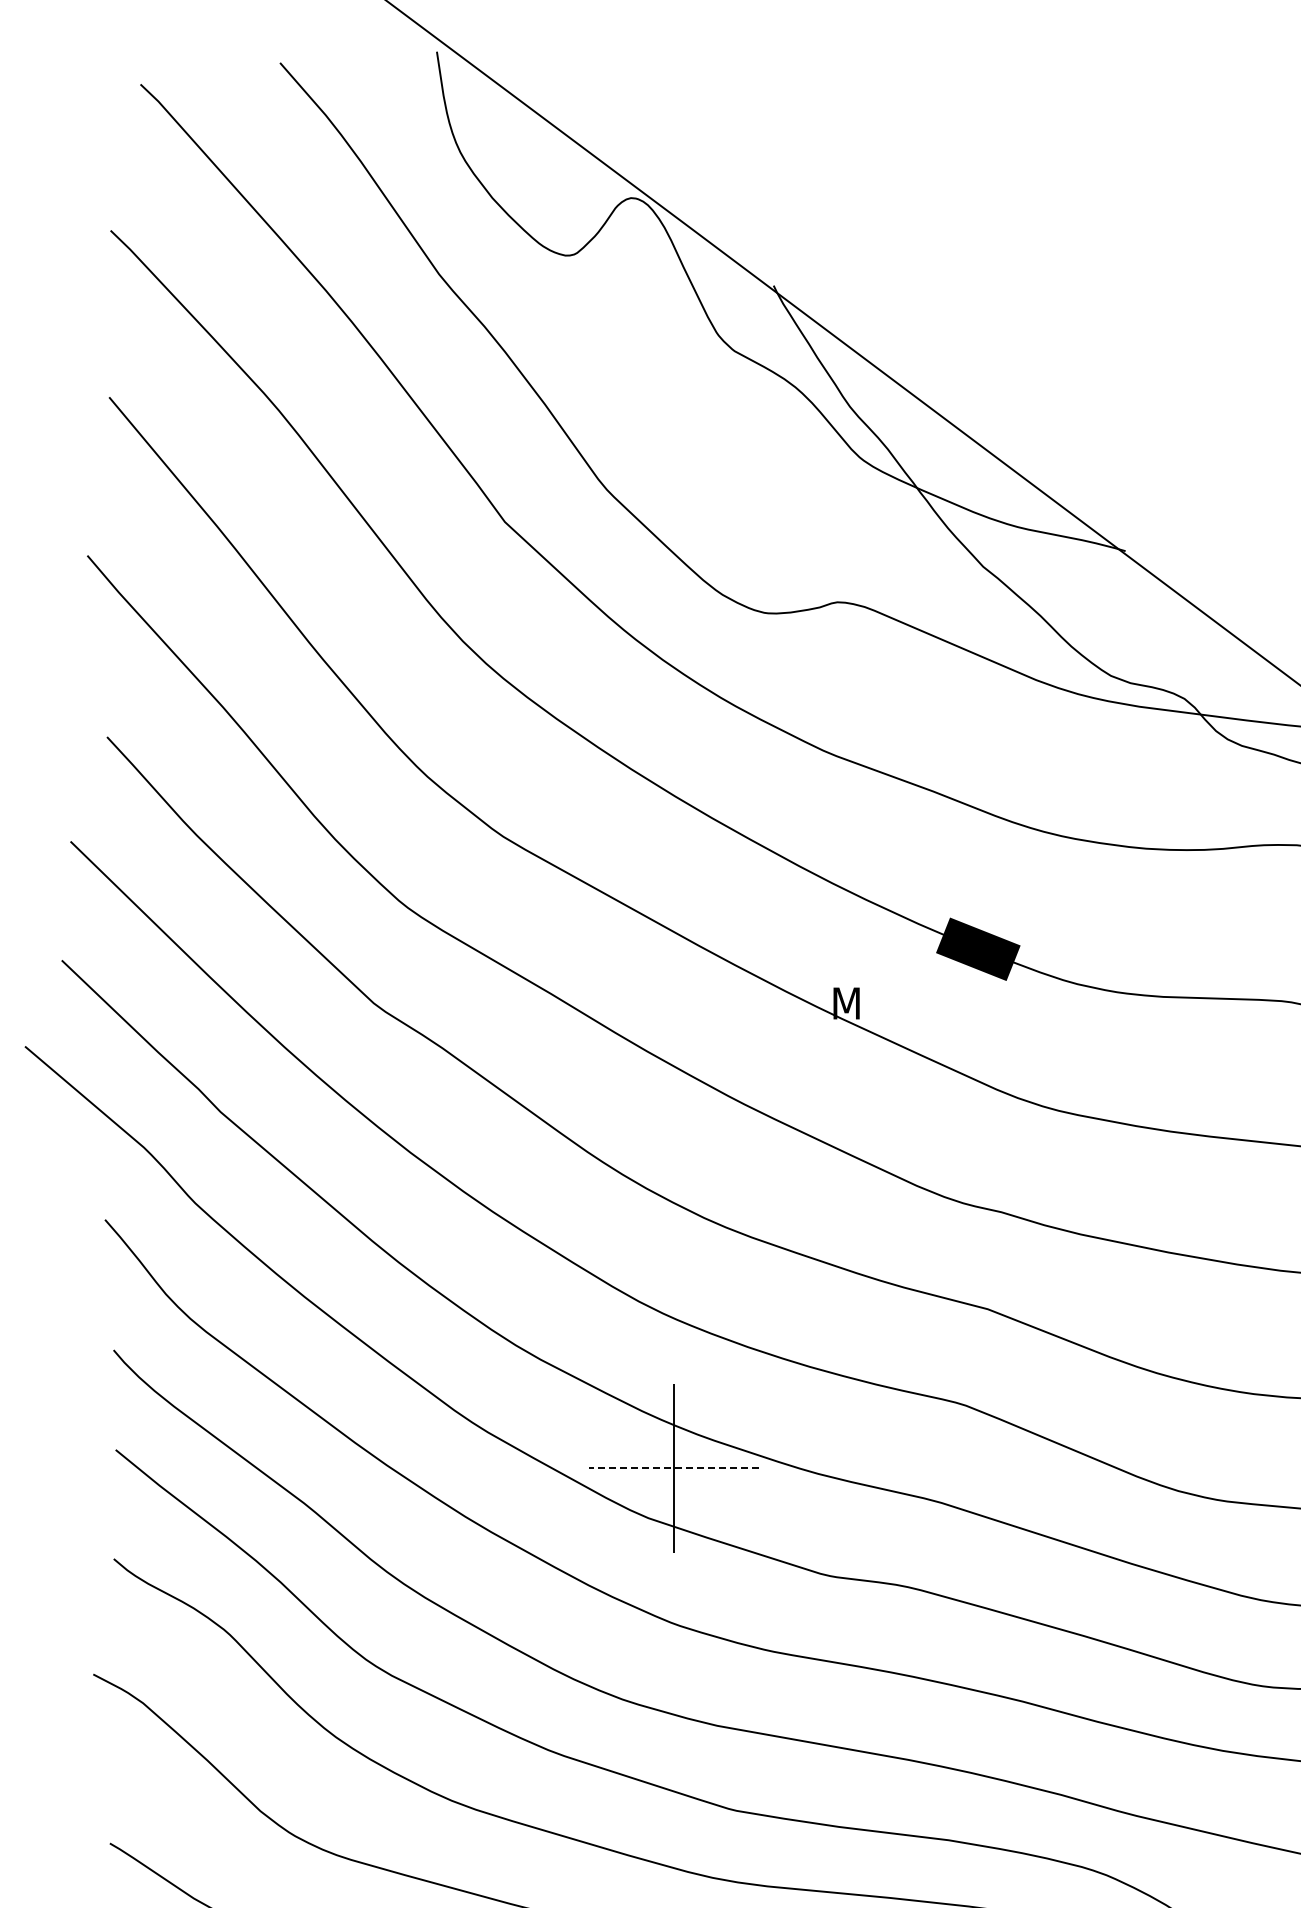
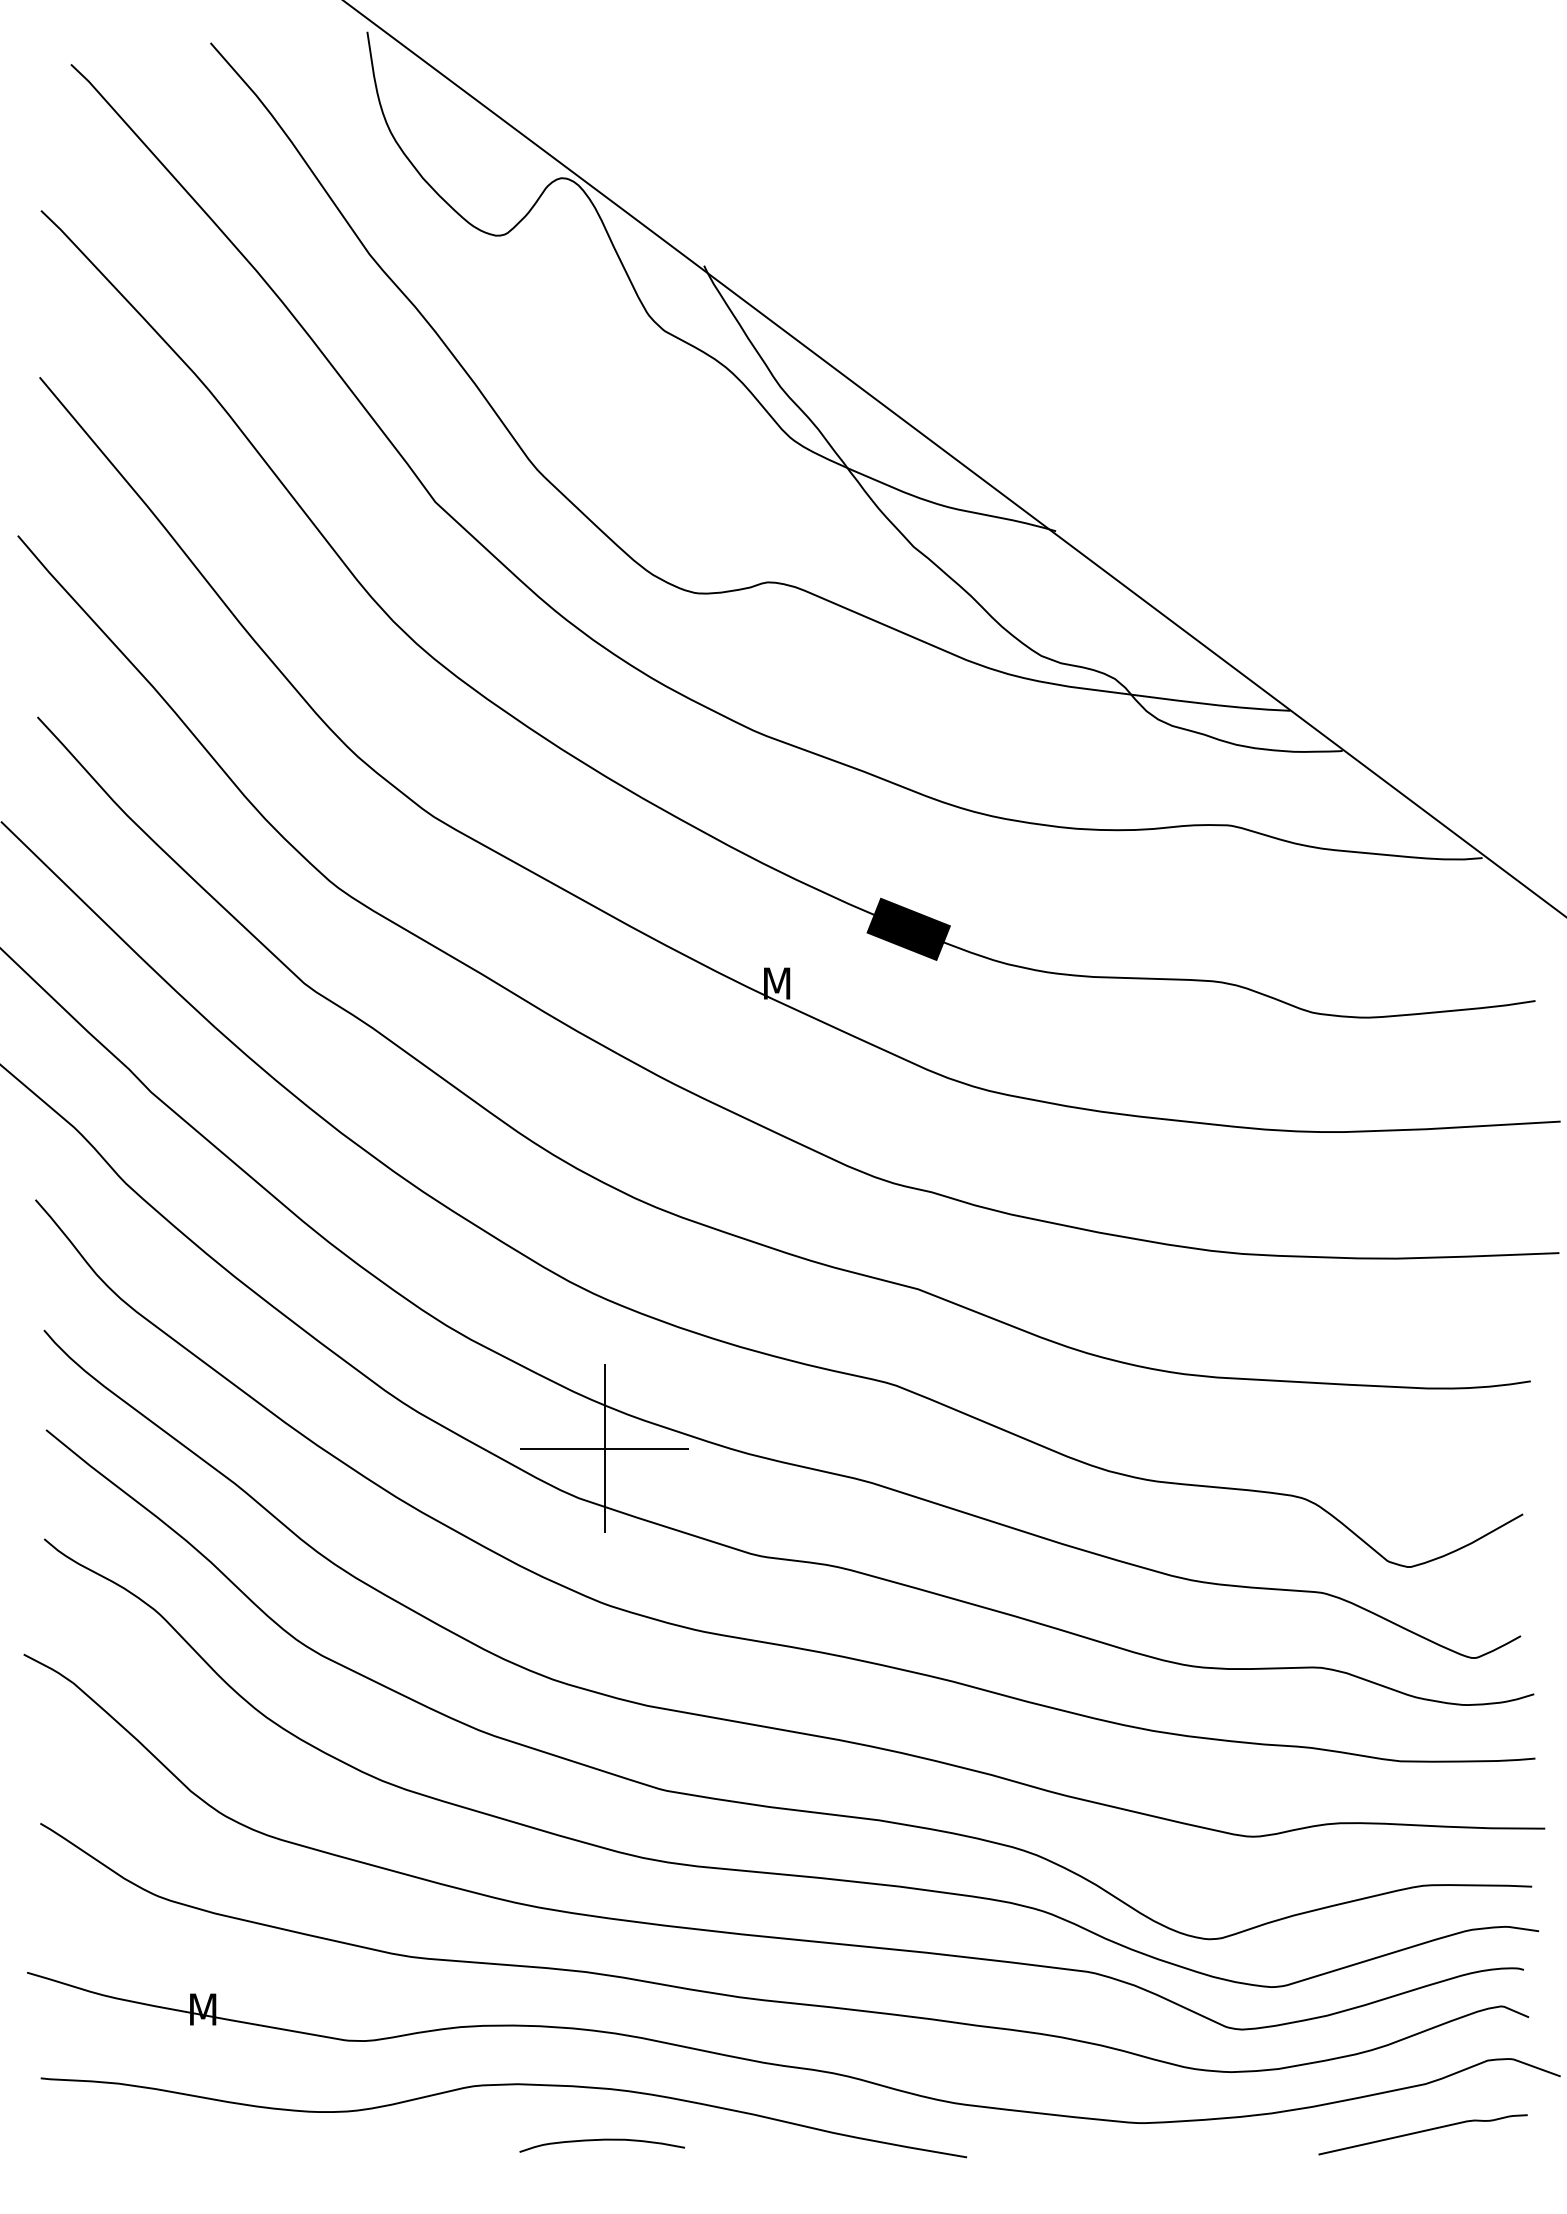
line: (674, 1468) -> (604, 1448), dashed -> solid

